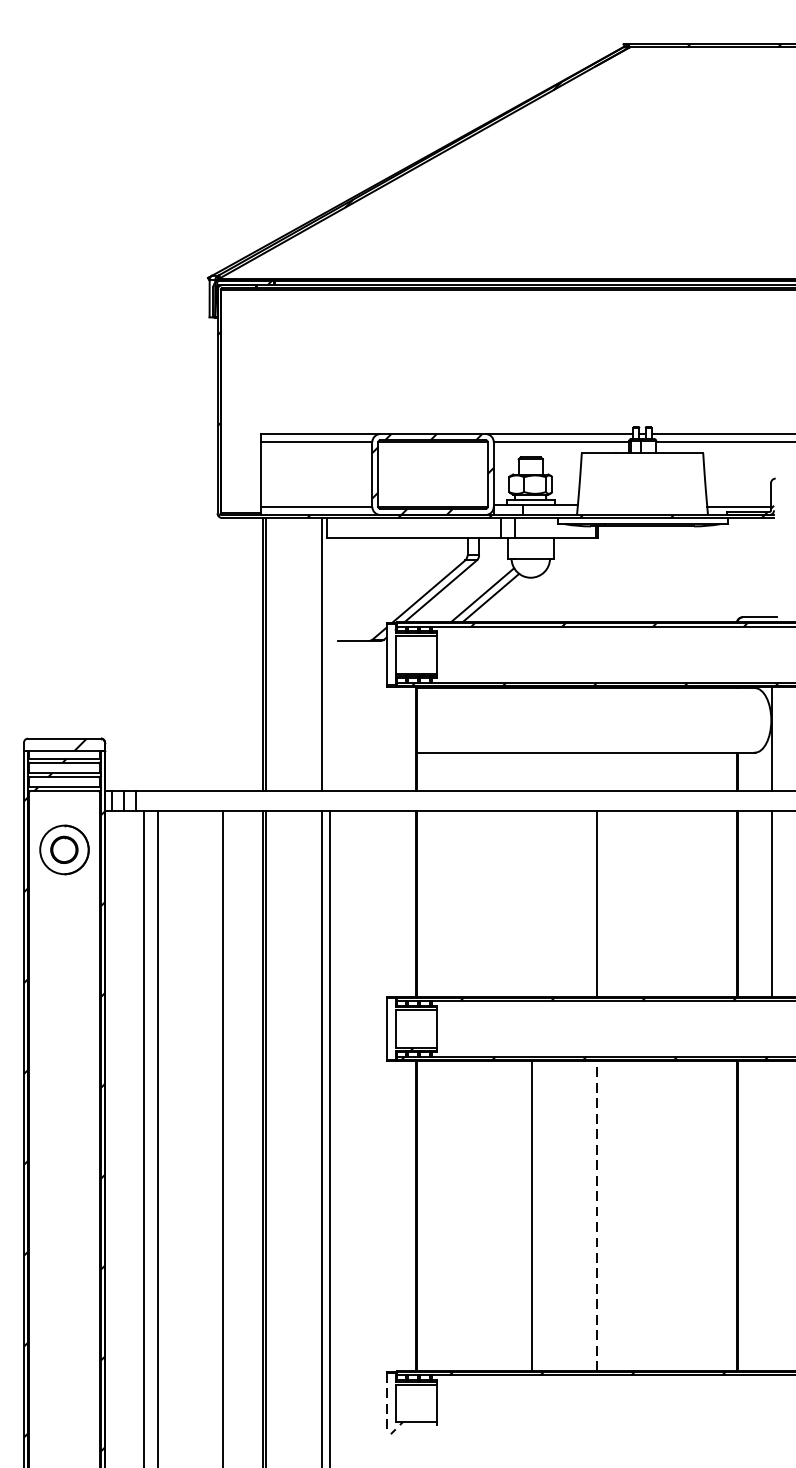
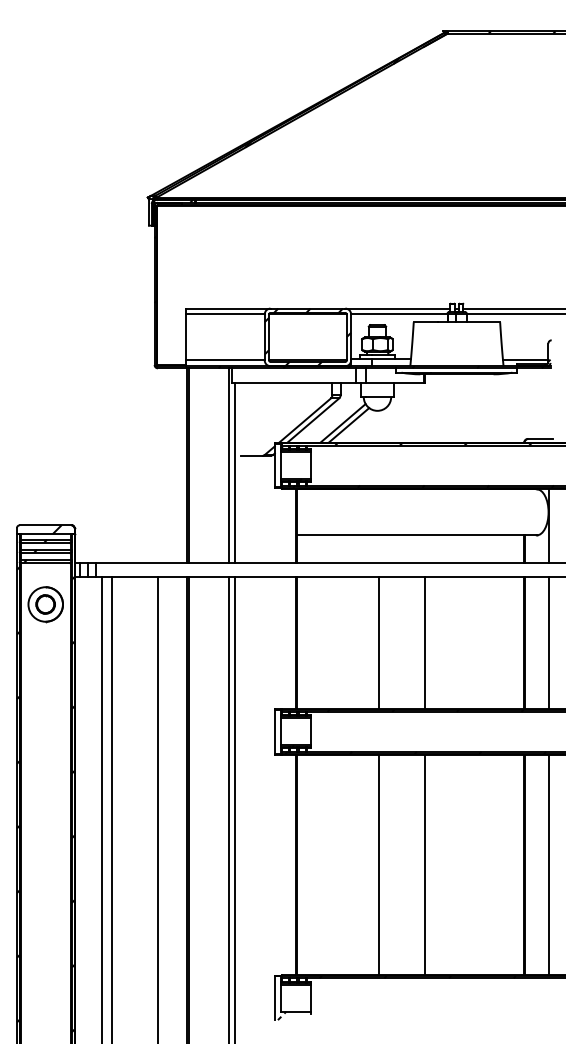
line: (329, 664) -> (234, 472), added
line: (532, 903) -> (378, 642), added
line: (596, 1215) -> (424, 864), dashed -> solid
line: (772, 1215) -> (549, 864), added
line: (386, 1403) -> (274, 998), dashed -> solid

